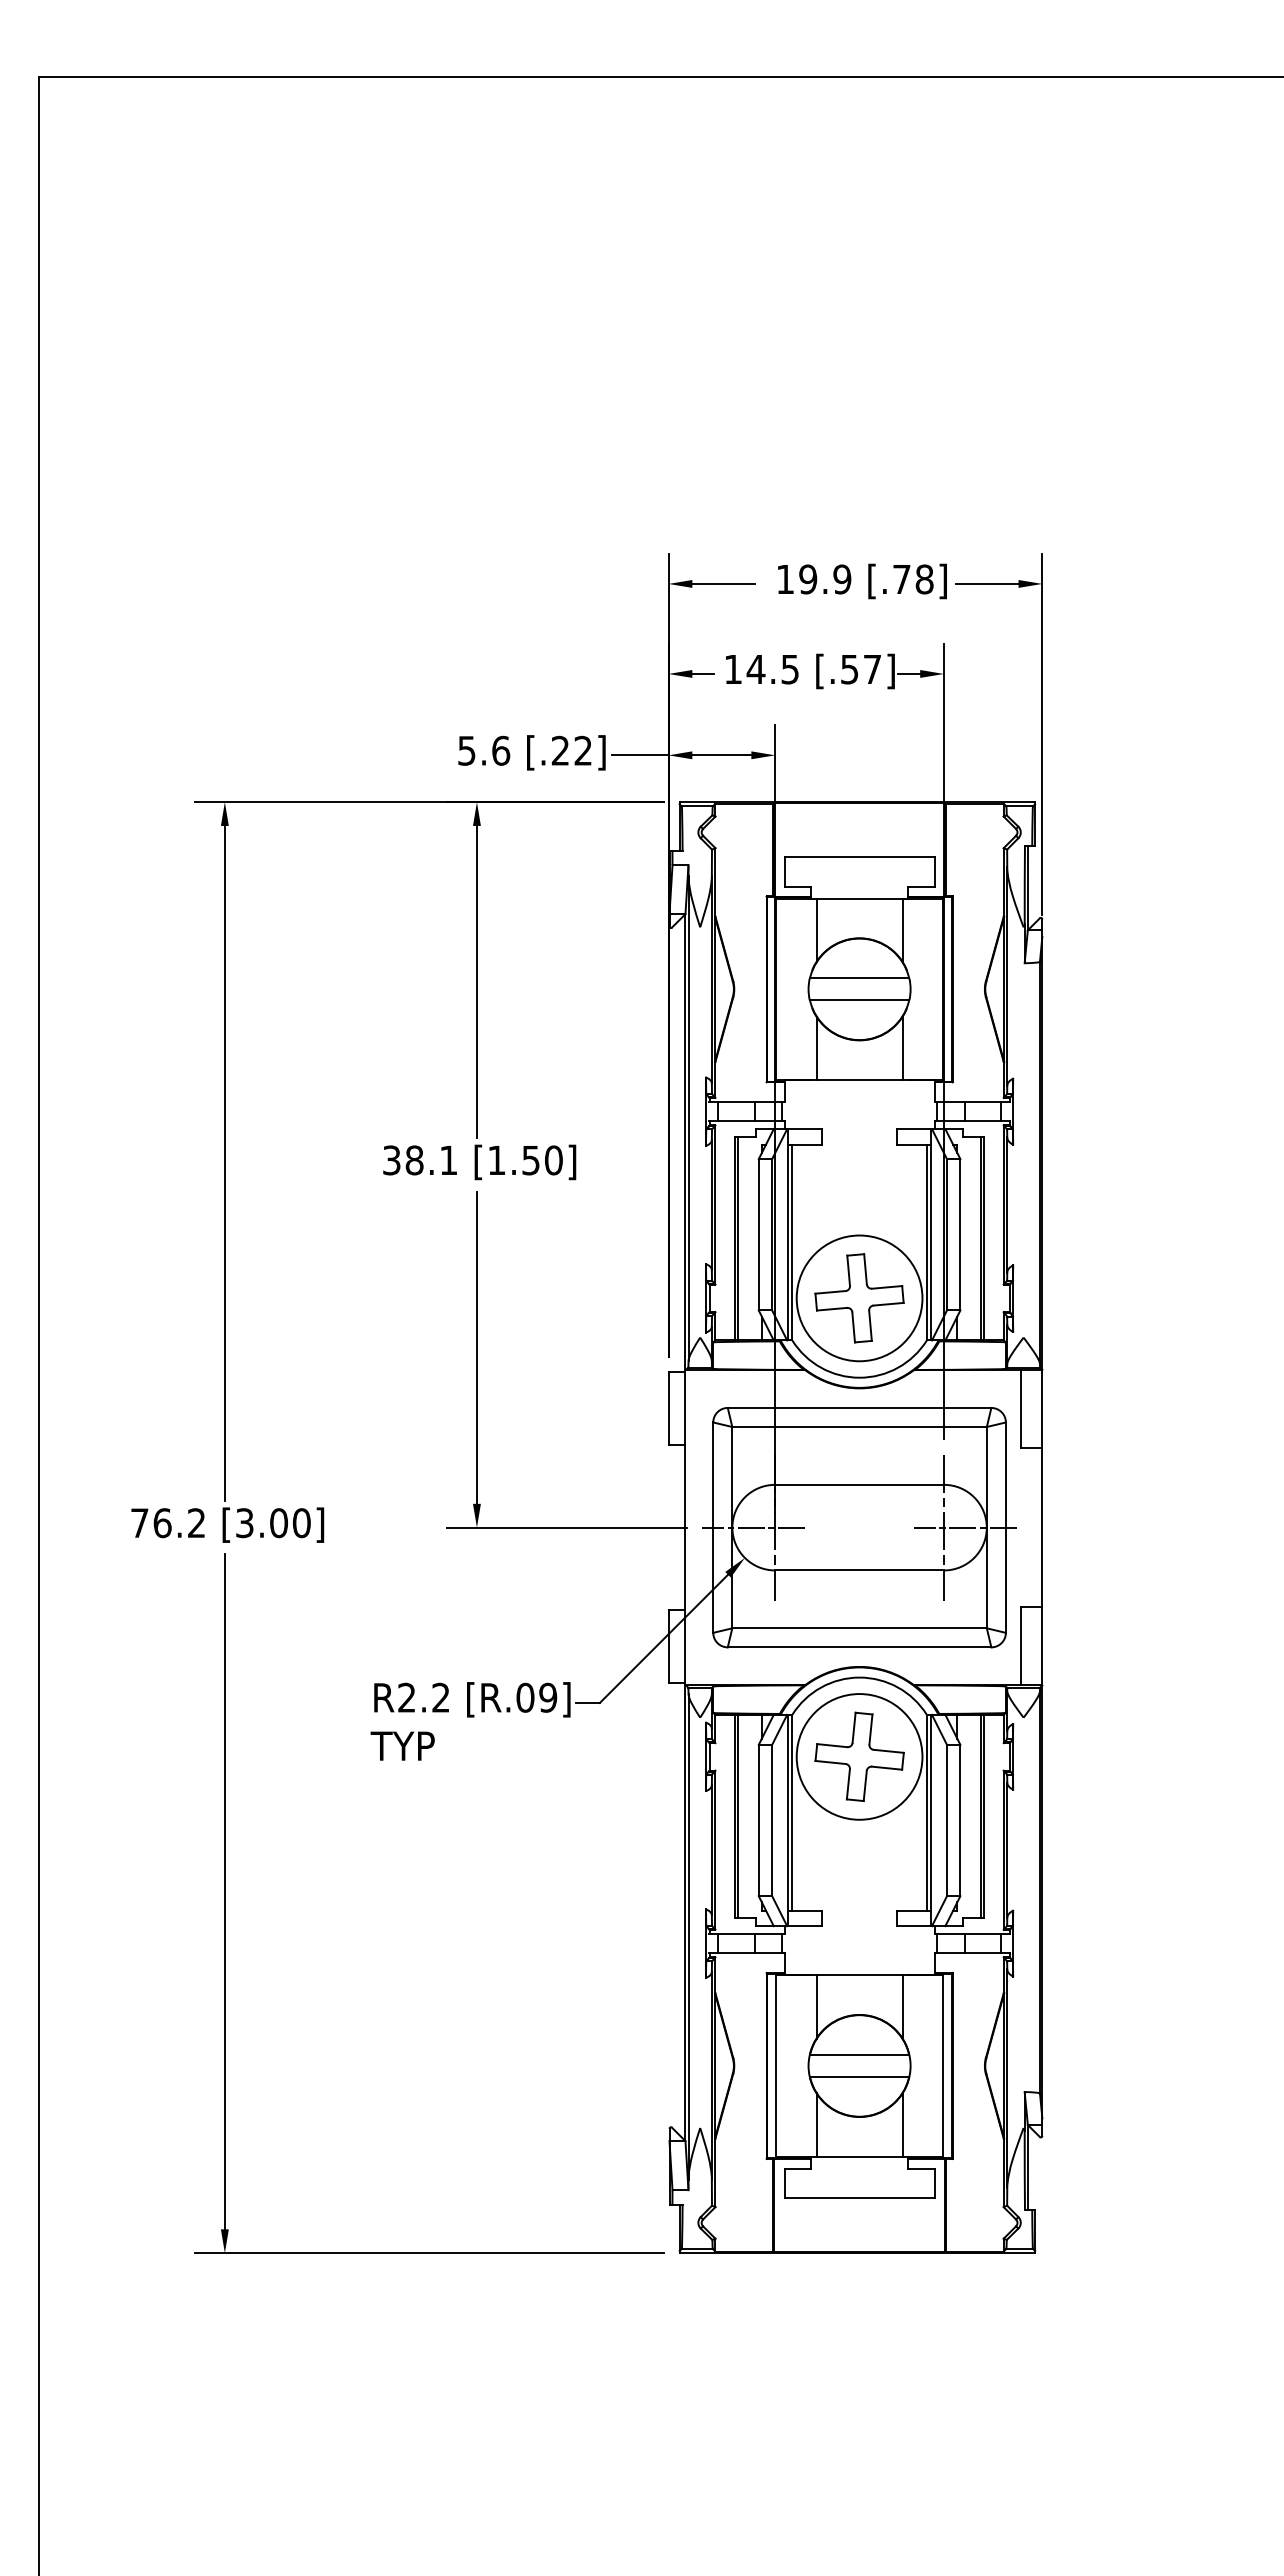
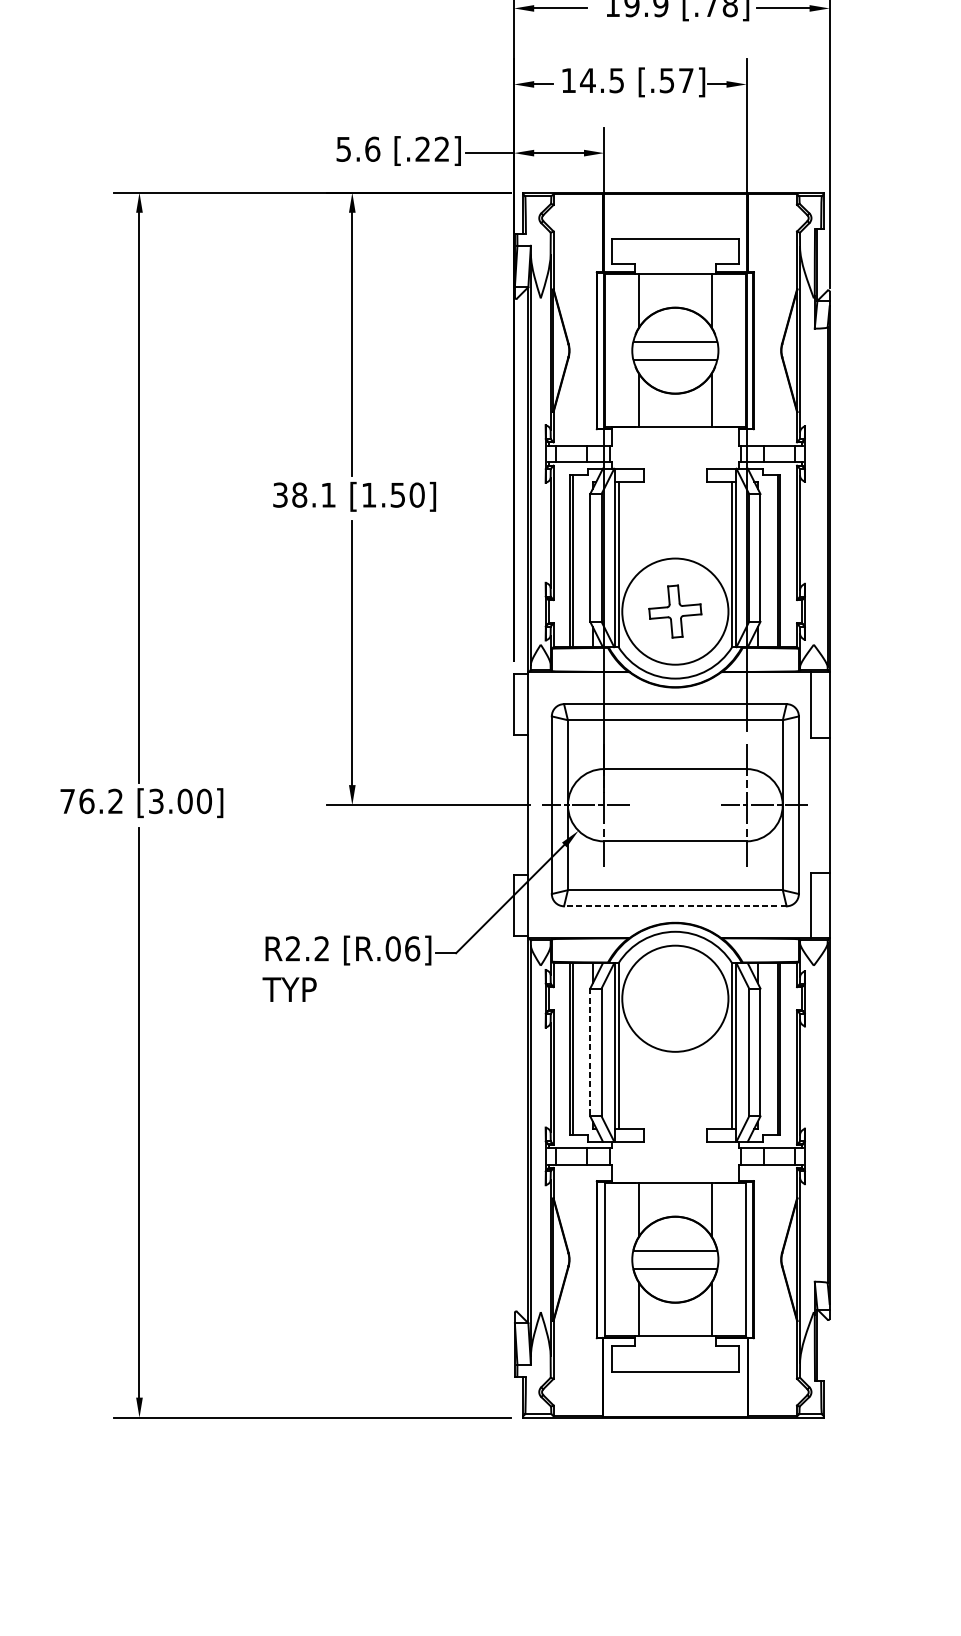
part: (859, 1298) -> (675, 611), size x0.7
line: (859, 1647) -> (675, 906), solid -> dashed
text: (548, 1697) -> (412, 948), [R.09] -> [R.06]
part: (859, 1756) -> (675, 998), removed
line: (758, 1820) -> (590, 1052), solid -> dashed

